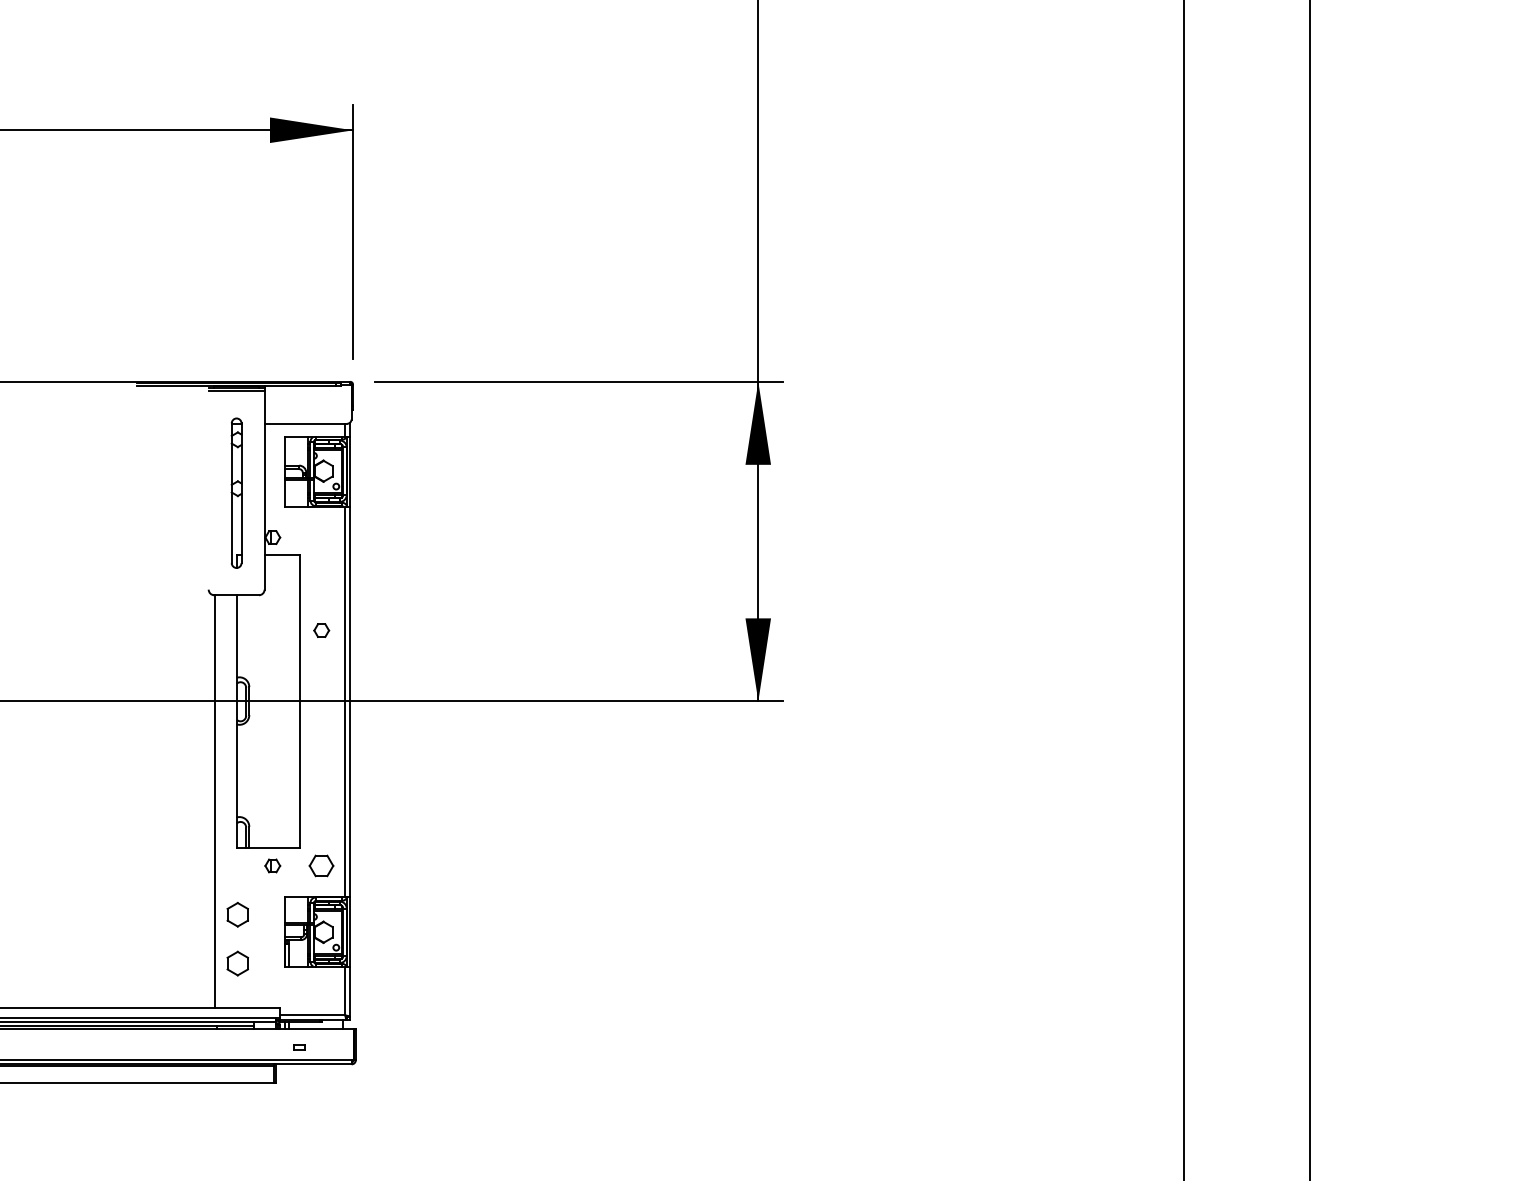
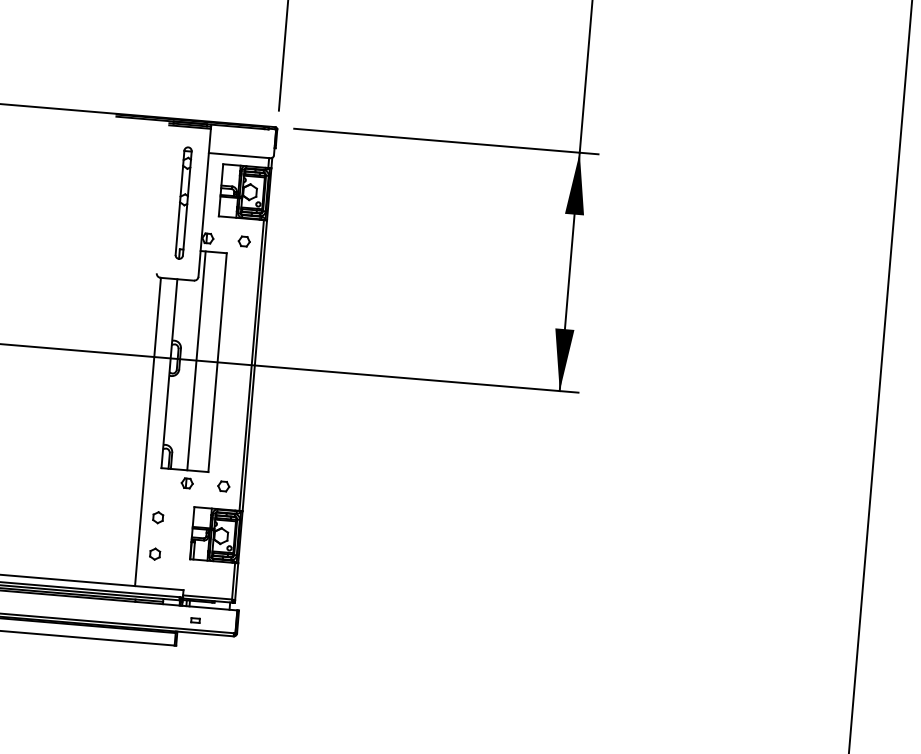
part: (321, 630) -> (244, 241), moved
line: (271, 701) -> (196, 360), added
part: (321, 865) -> (223, 486), size x0.62
part: (237, 914) -> (157, 517), size x0.62
part: (237, 963) -> (154, 553), size x0.62

